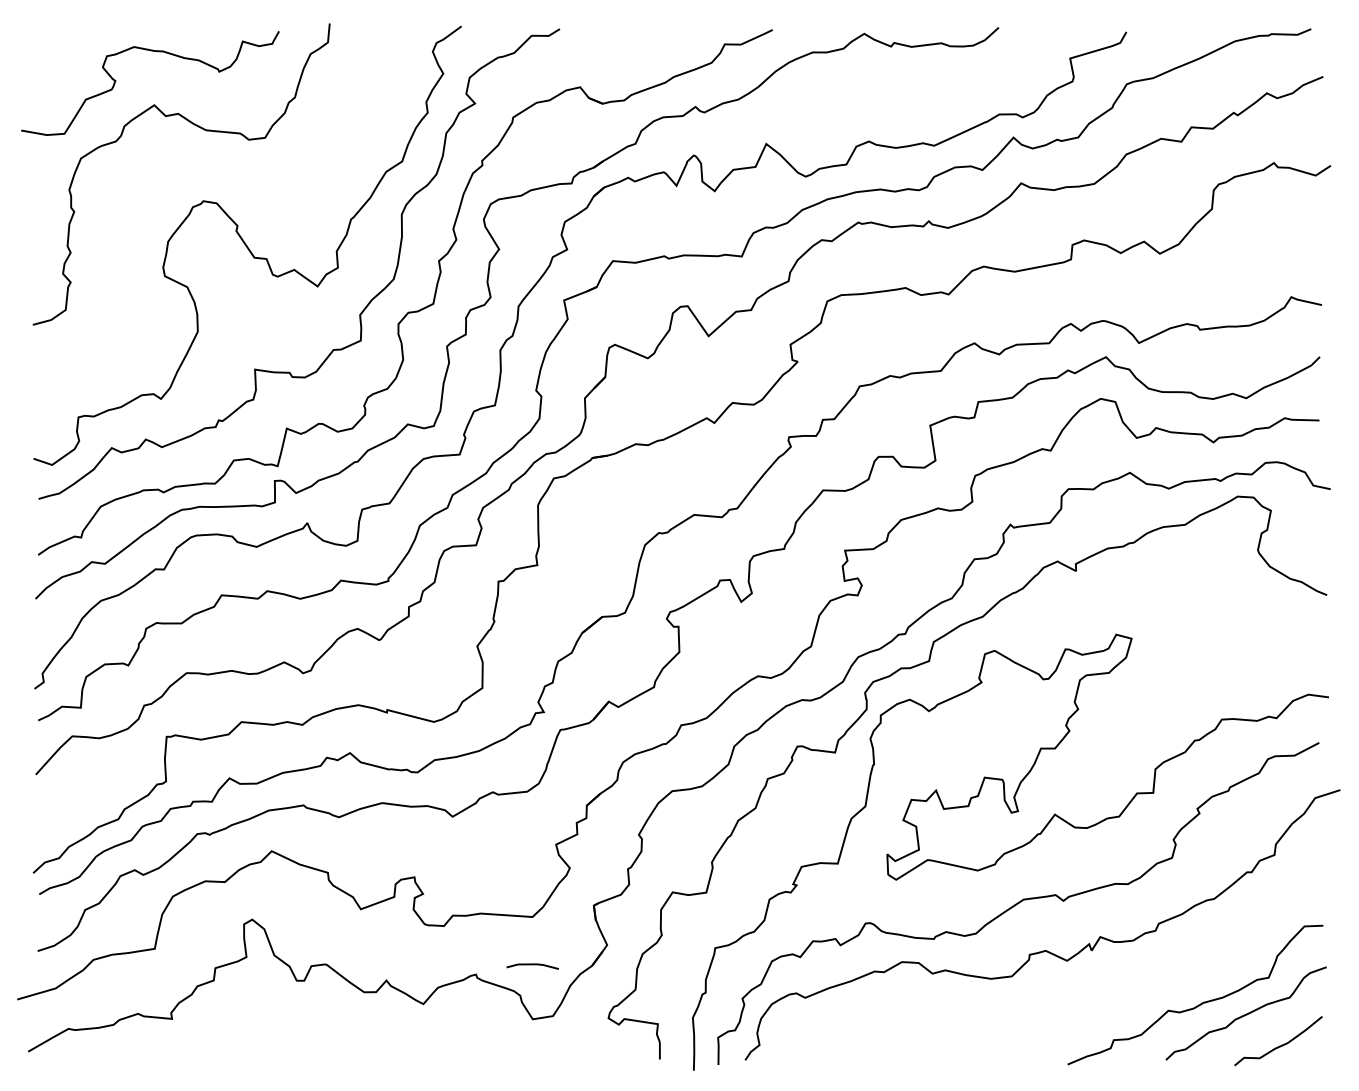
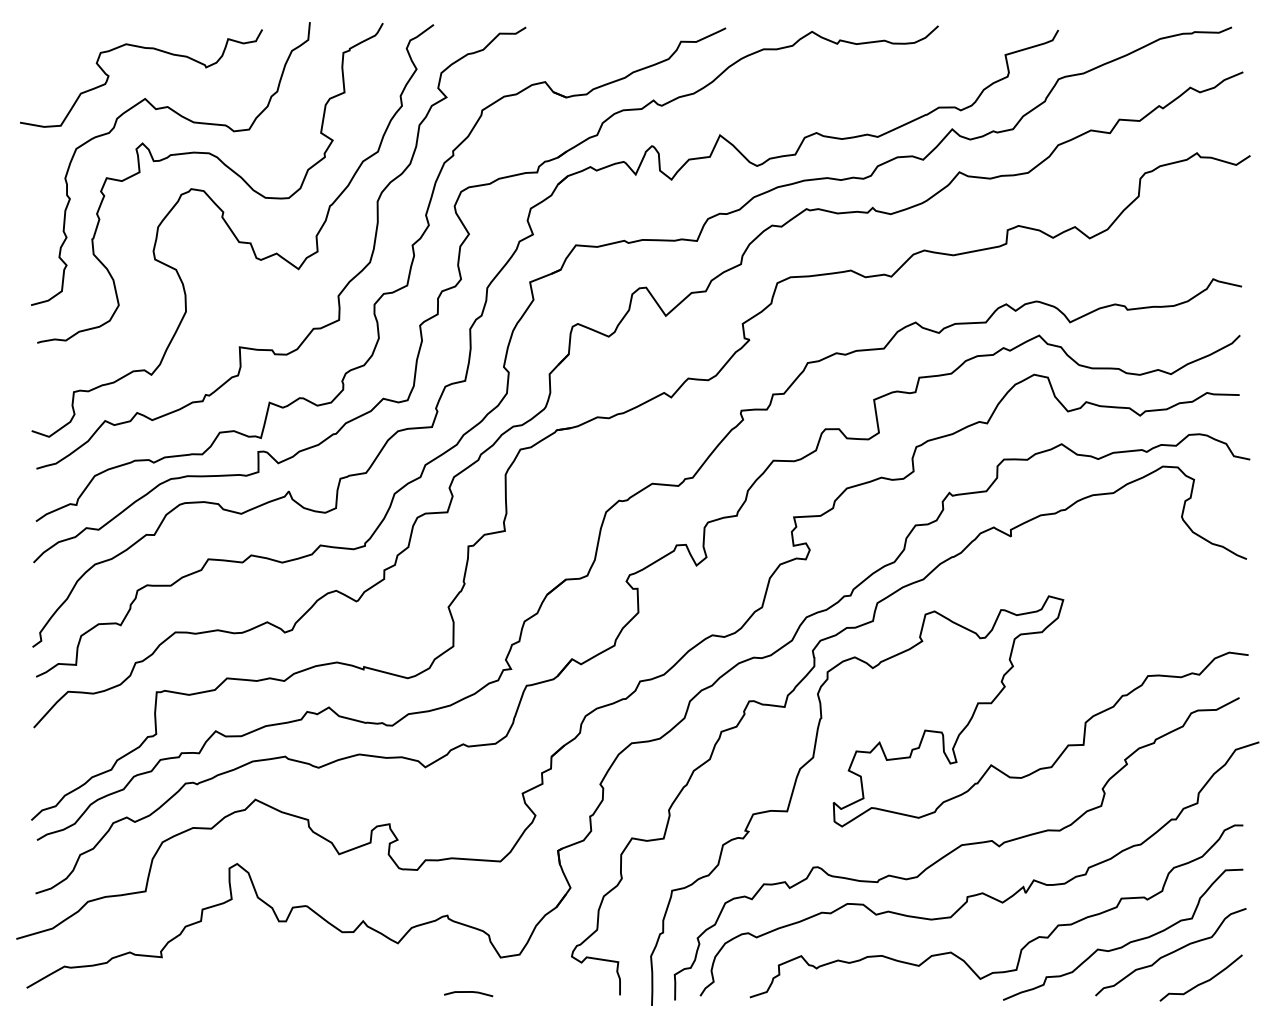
curve: (240, 178) -> (226, 167), added
curve: (532, 964) -> (468, 992), moved
curve: (1093, 1003) -> (1027, 942), added

